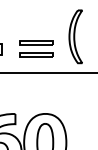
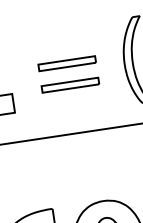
part: (36, 48) -> (68, 73), moved

